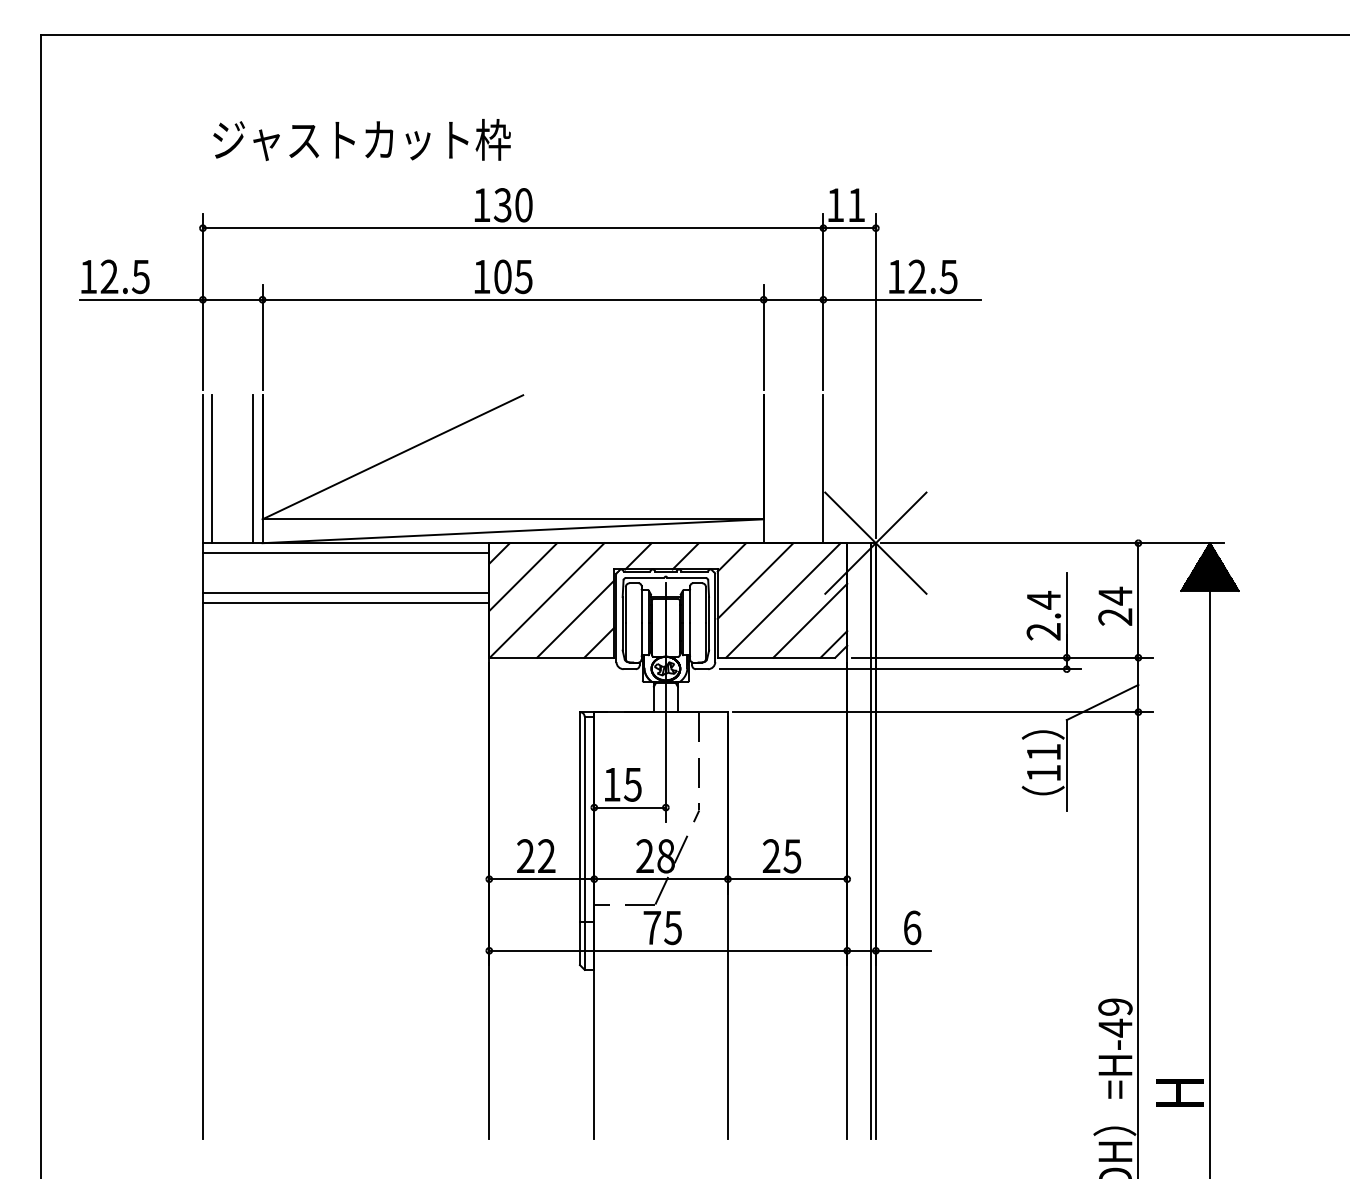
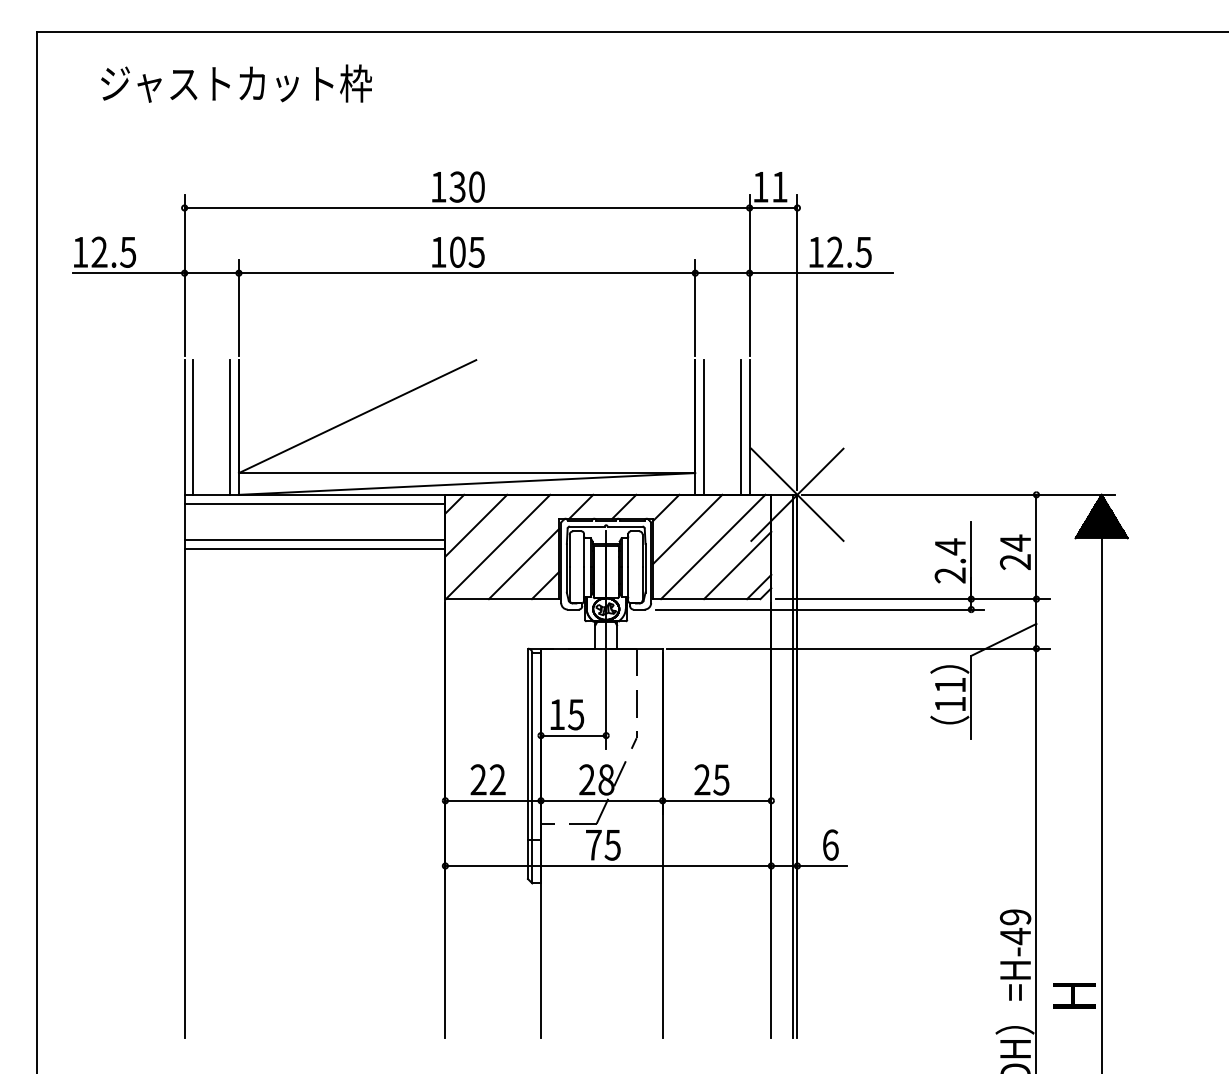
text: (362, 139) -> (236, 83), moved
line: (772, 469) -> (703, 427), added
line: (813, 469) -> (740, 427), added

